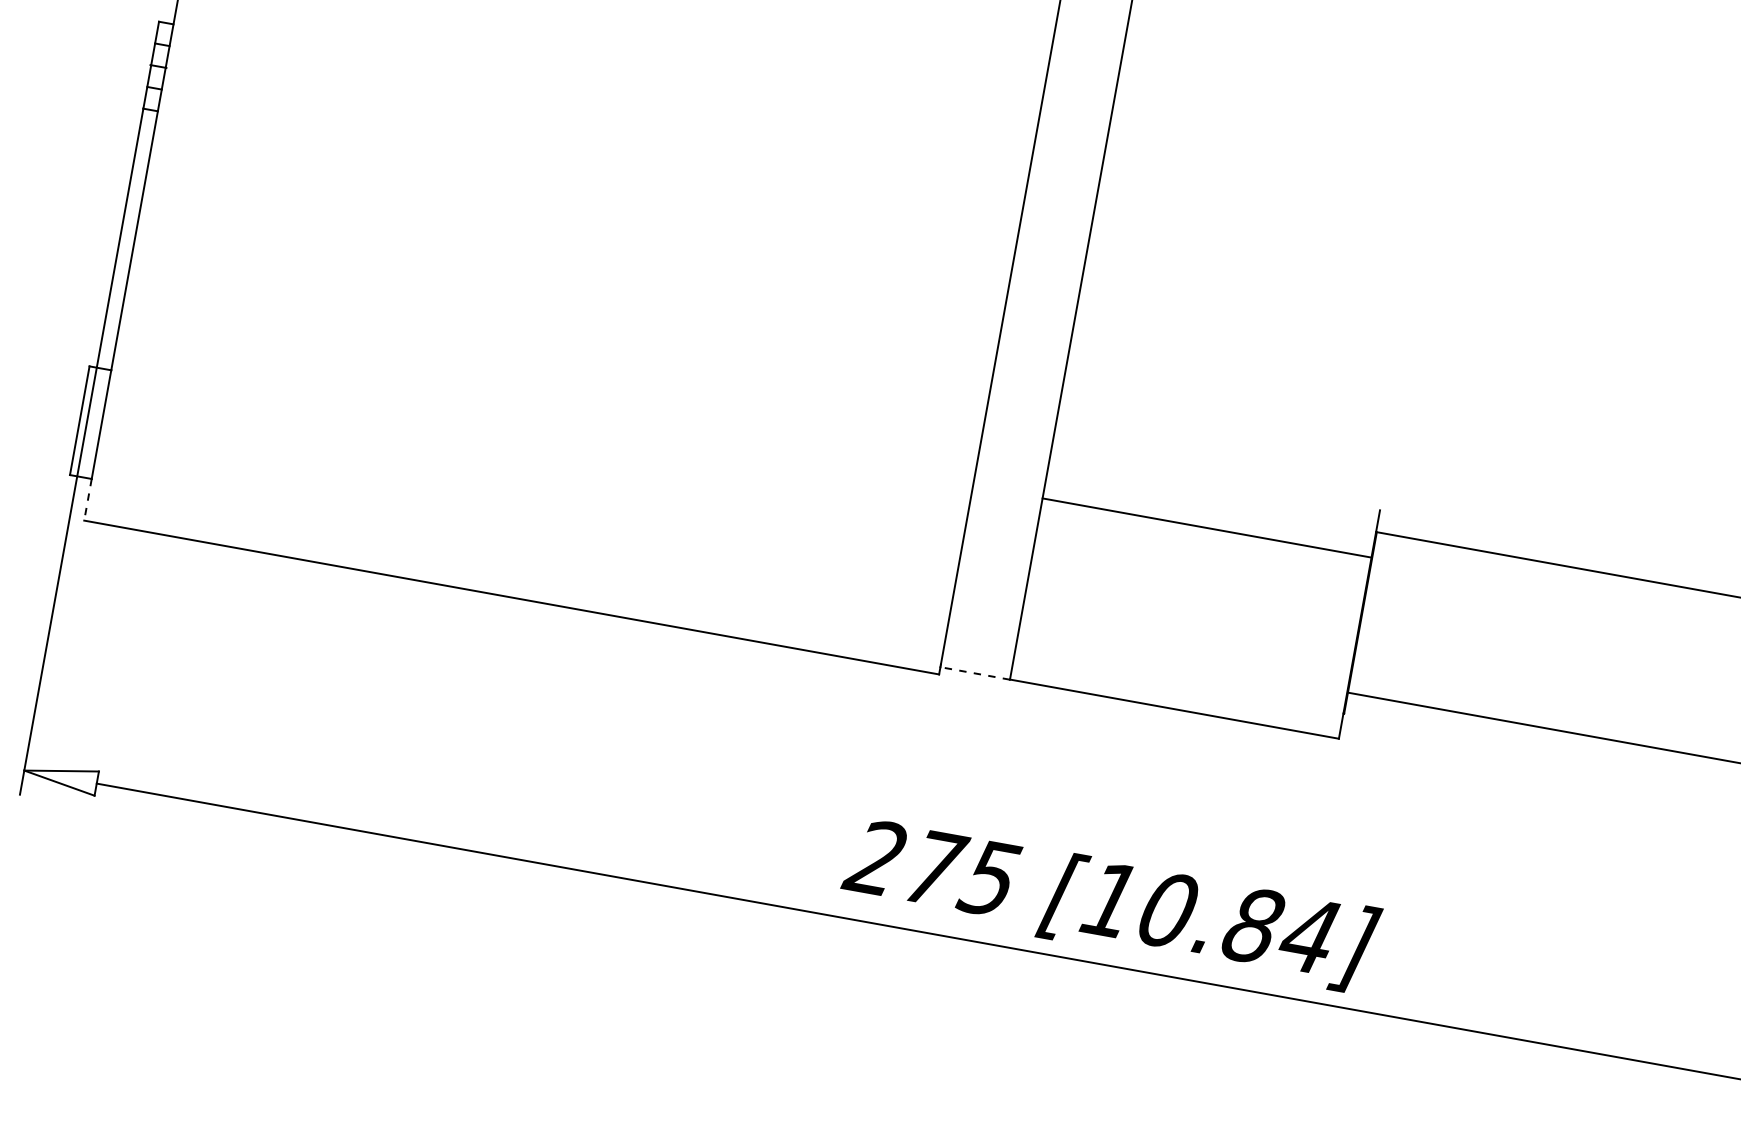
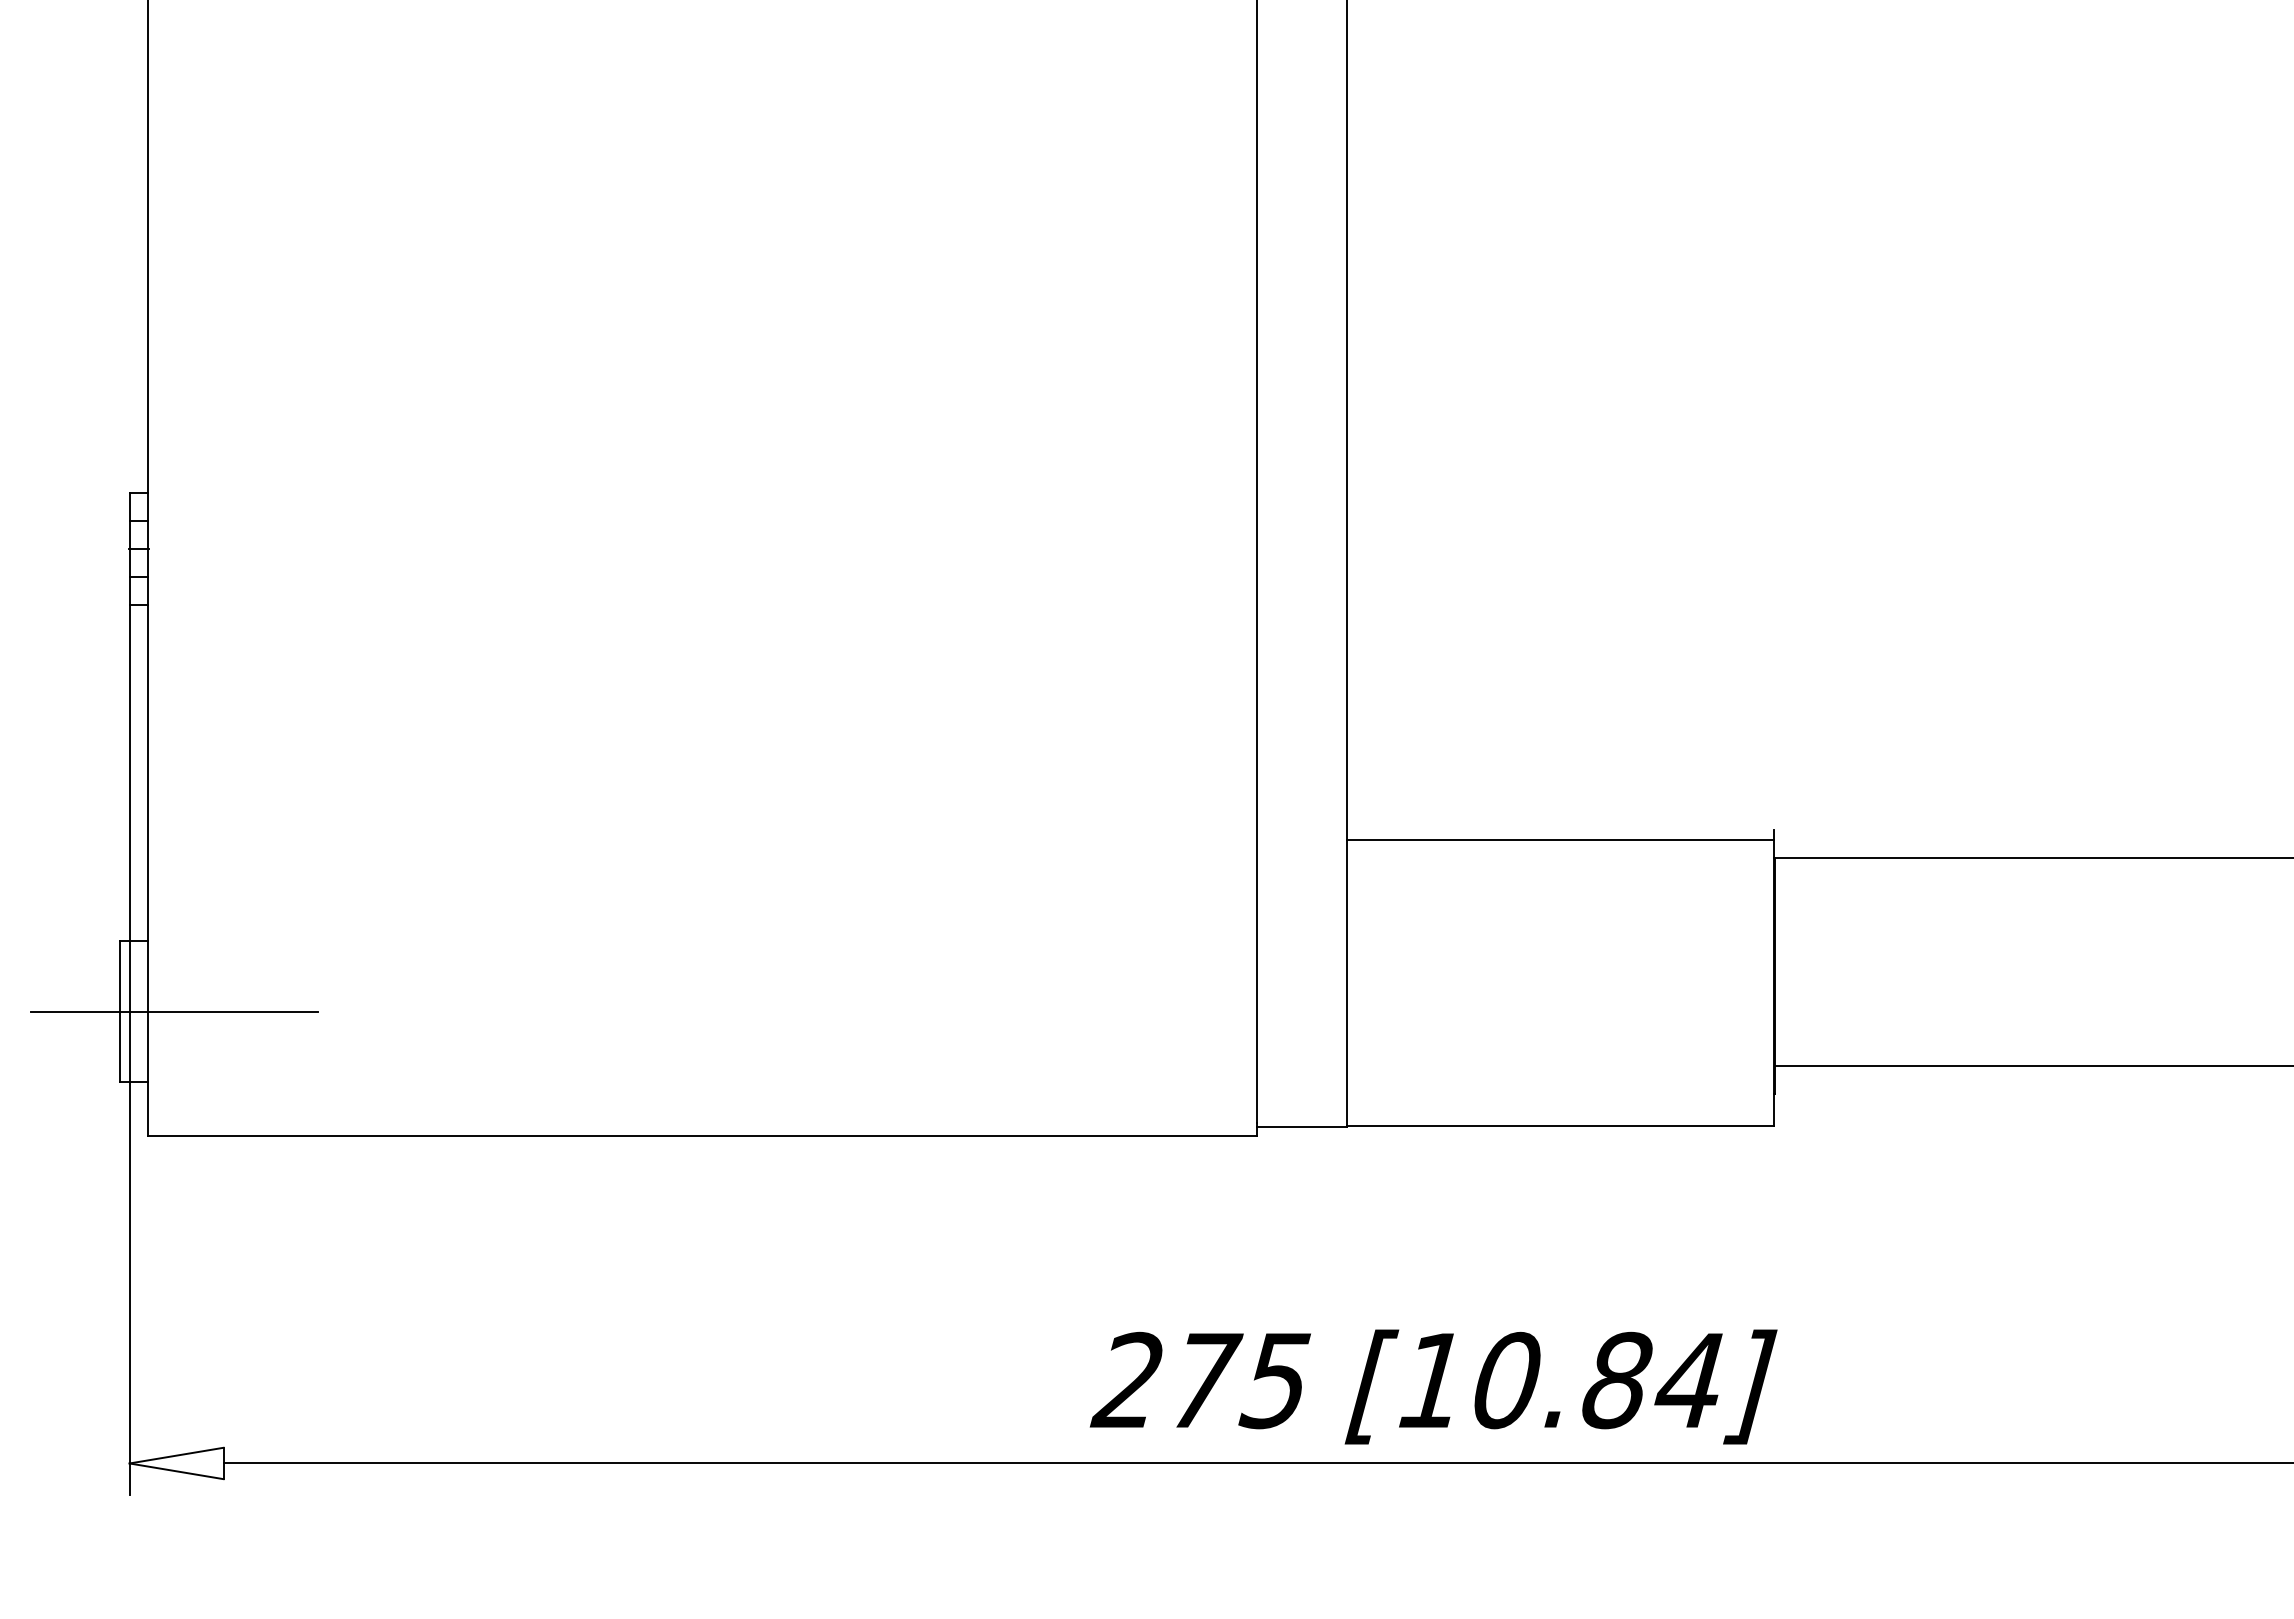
line: (121, 428) -> (174, 1011), added
line: (87, 500) -> (148, 1109), dashed -> solid
line: (1207, 528) -> (1560, 839), moved
line: (974, 673) -> (1301, 1126), dashed -> solid
text: (1110, 904) -> (1433, 1386), moved

